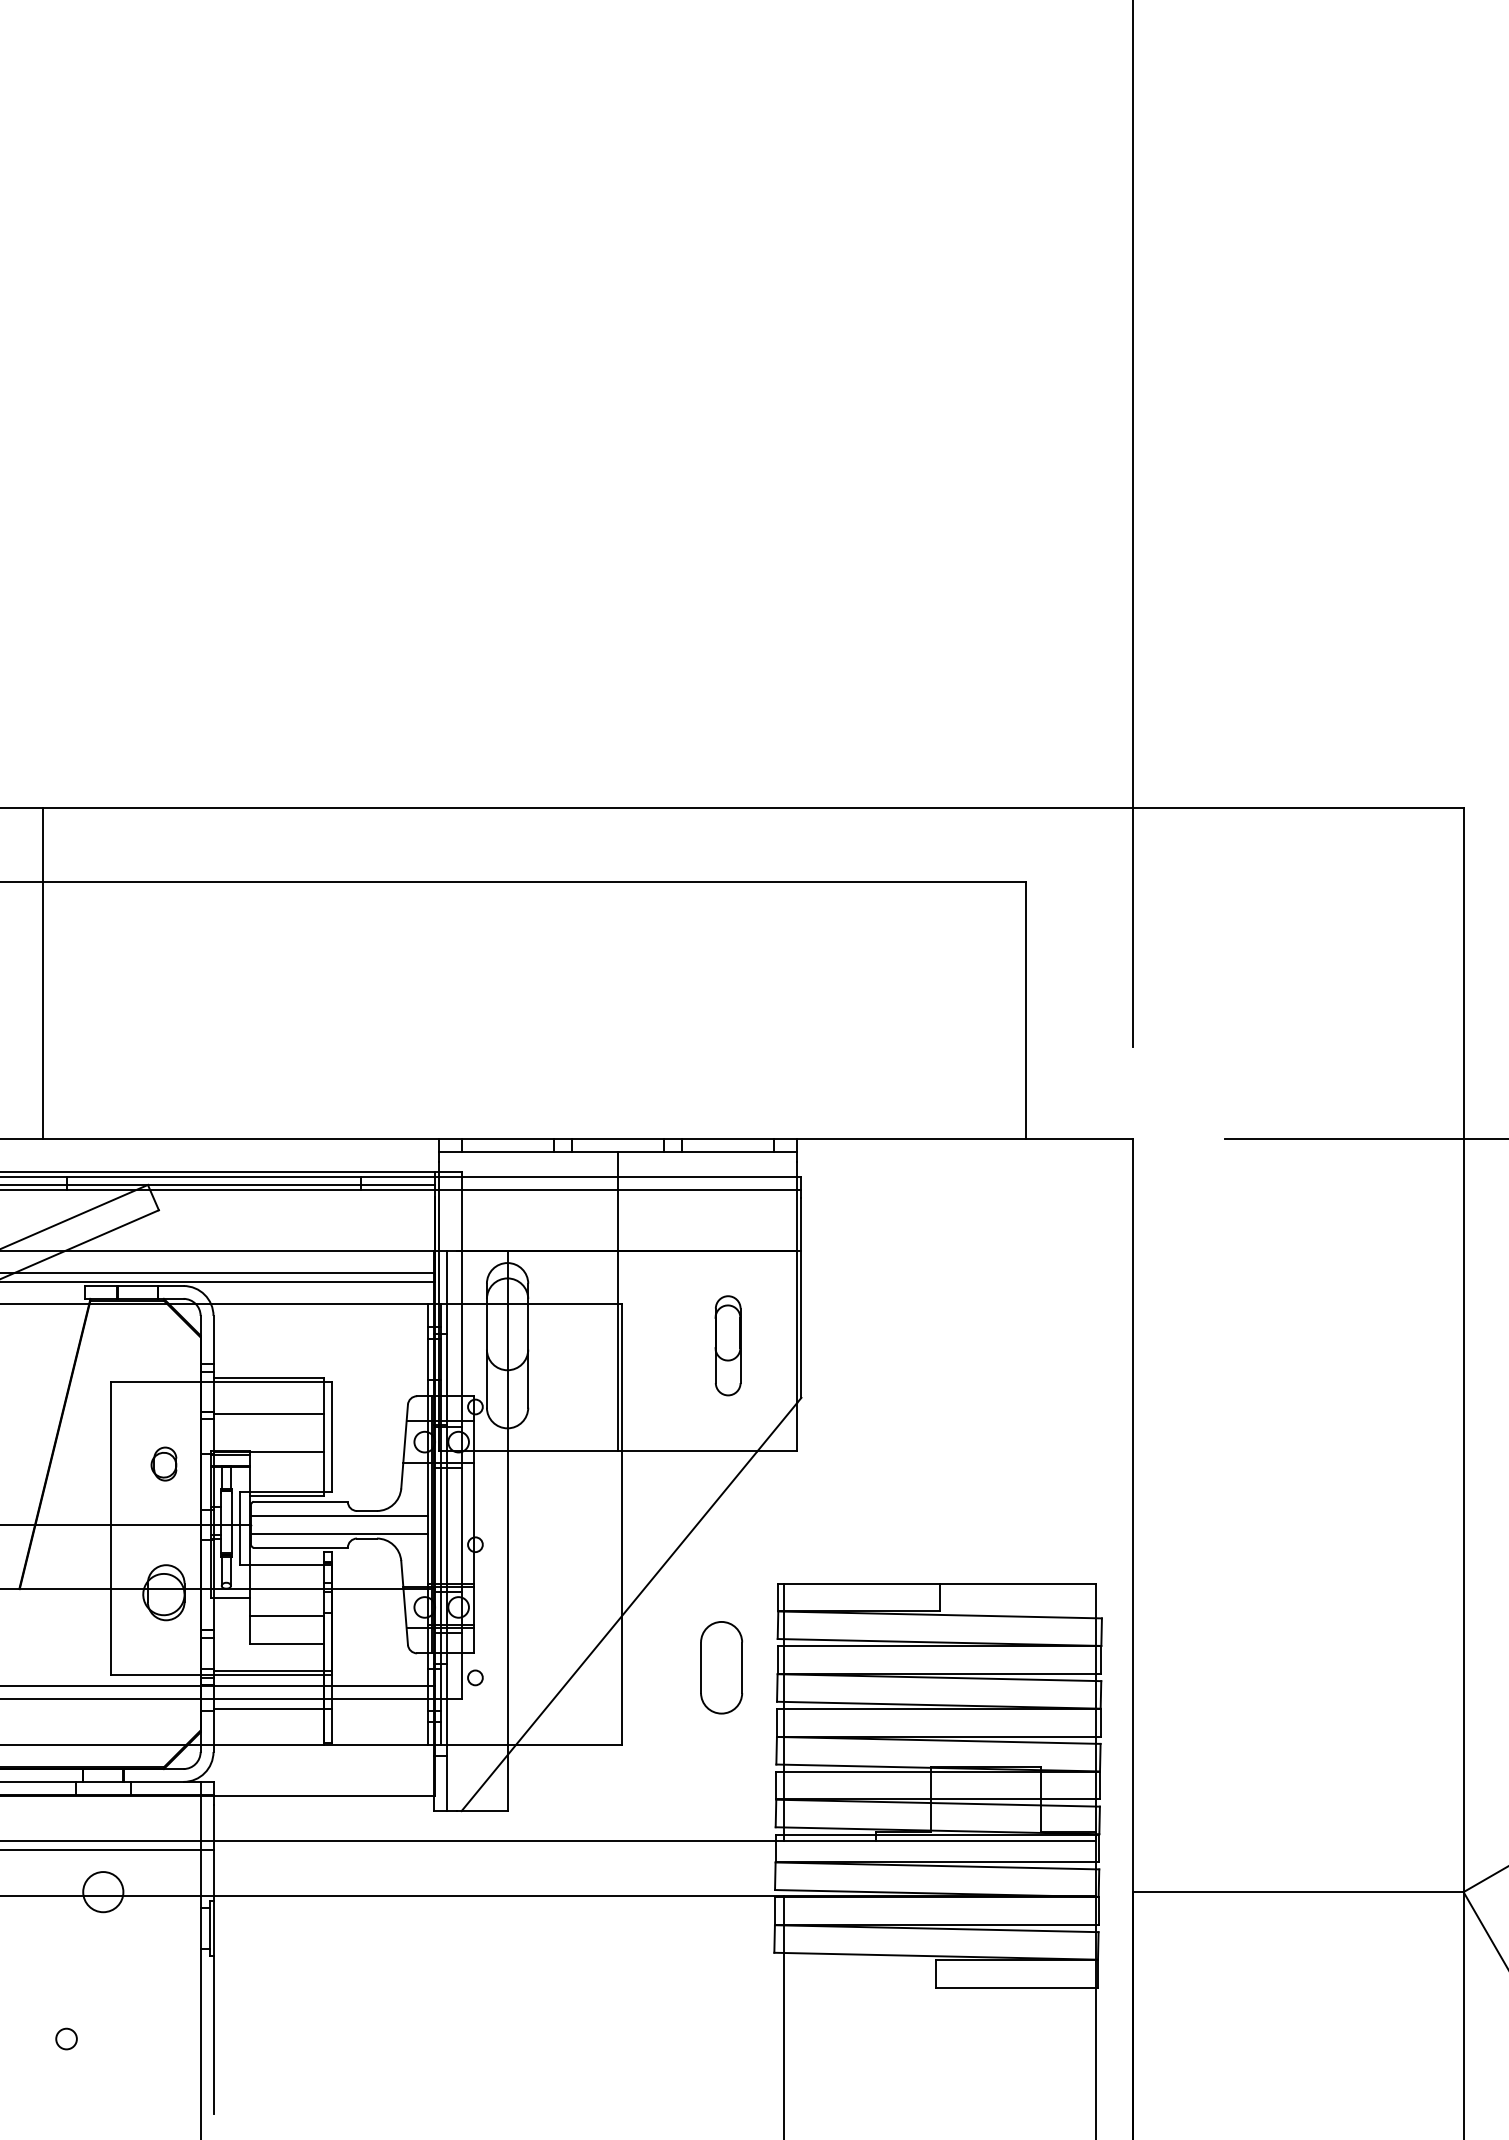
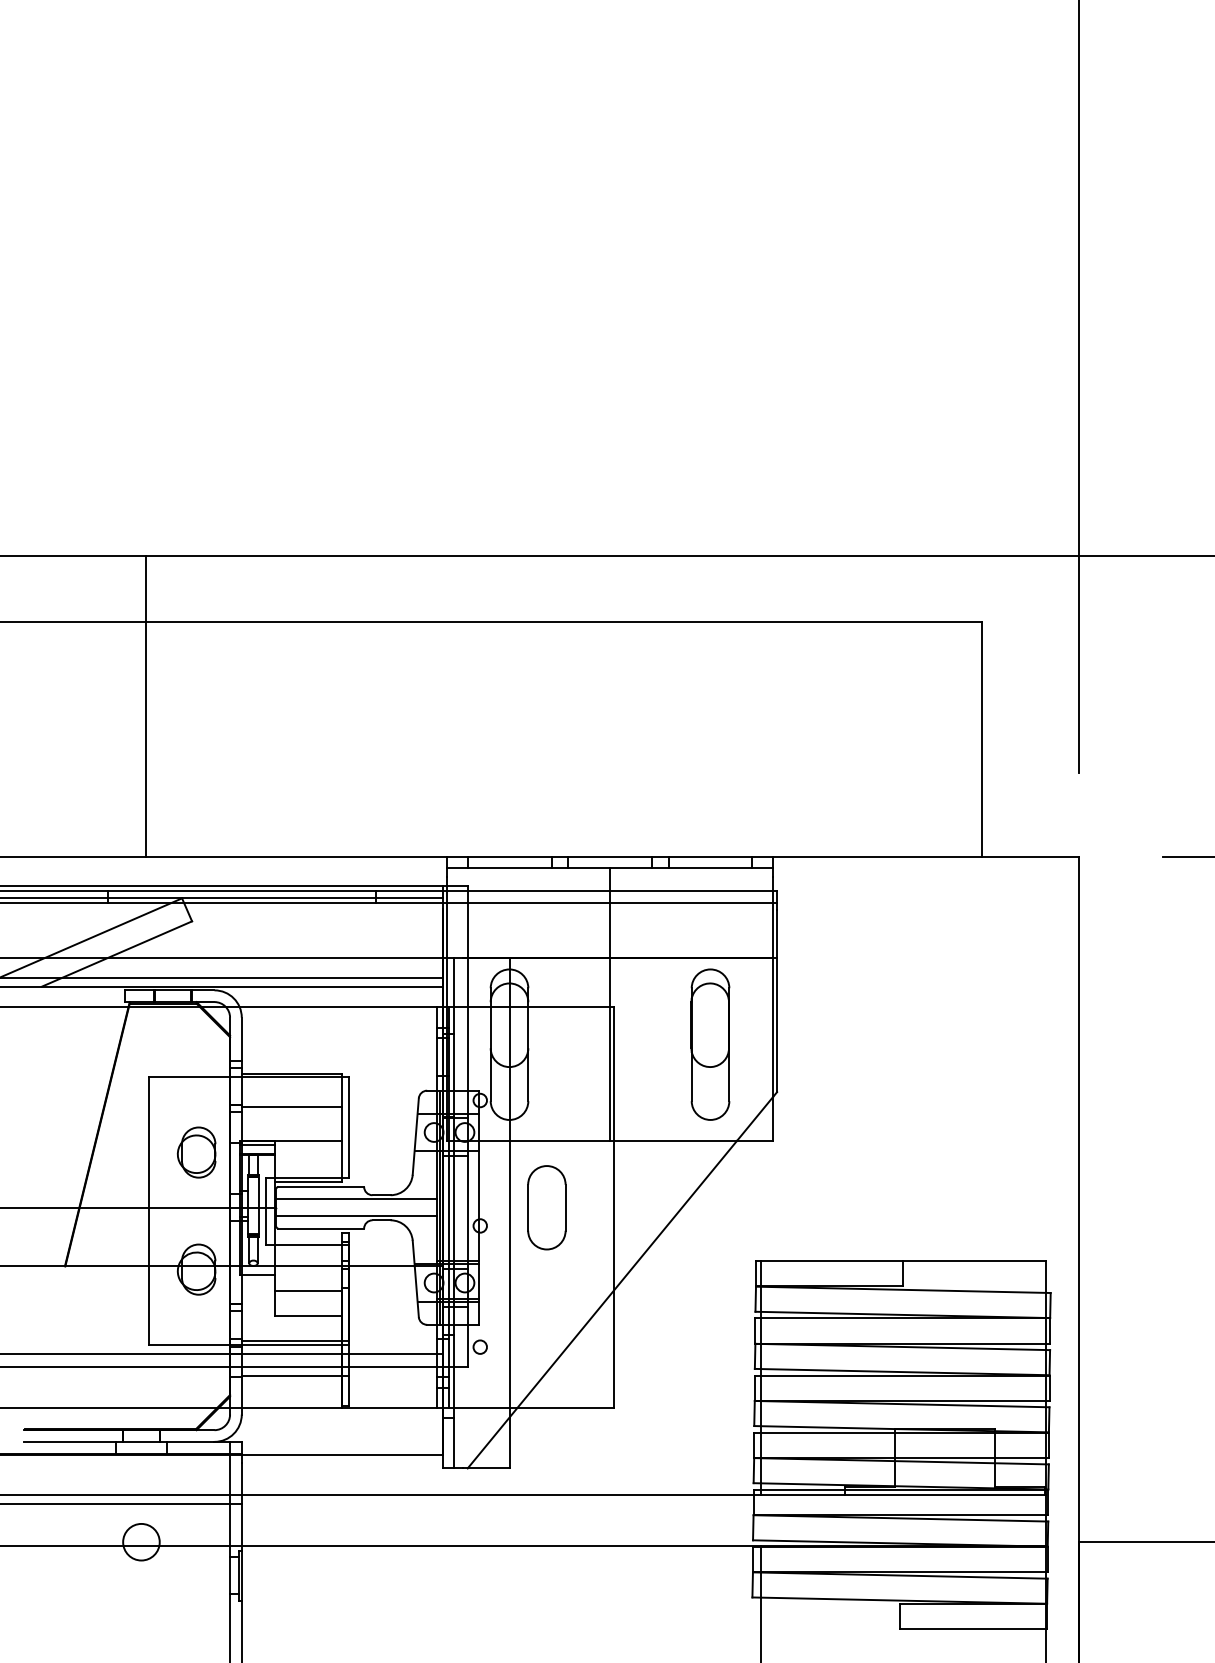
line: (42, 973) -> (145, 705), moved
part: (727, 1345) -> (709, 1044), size x1.67
part: (163, 1463) -> (196, 1151), size x1.67
part: (721, 1667) -> (546, 1207), moved

